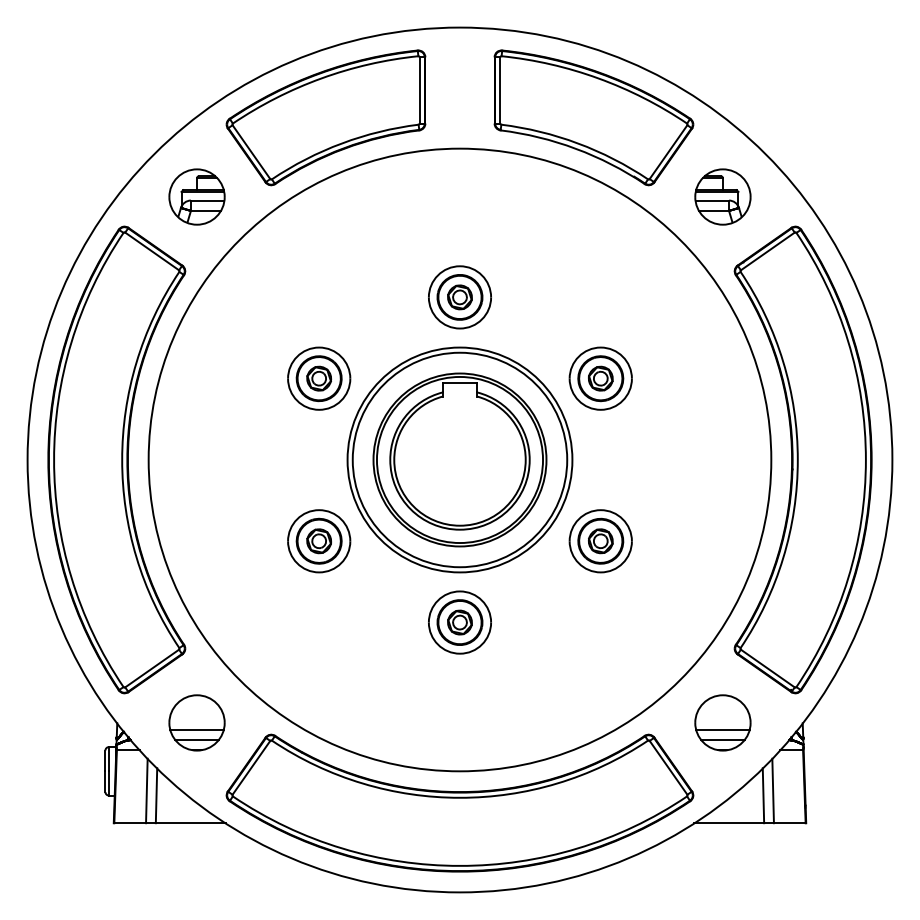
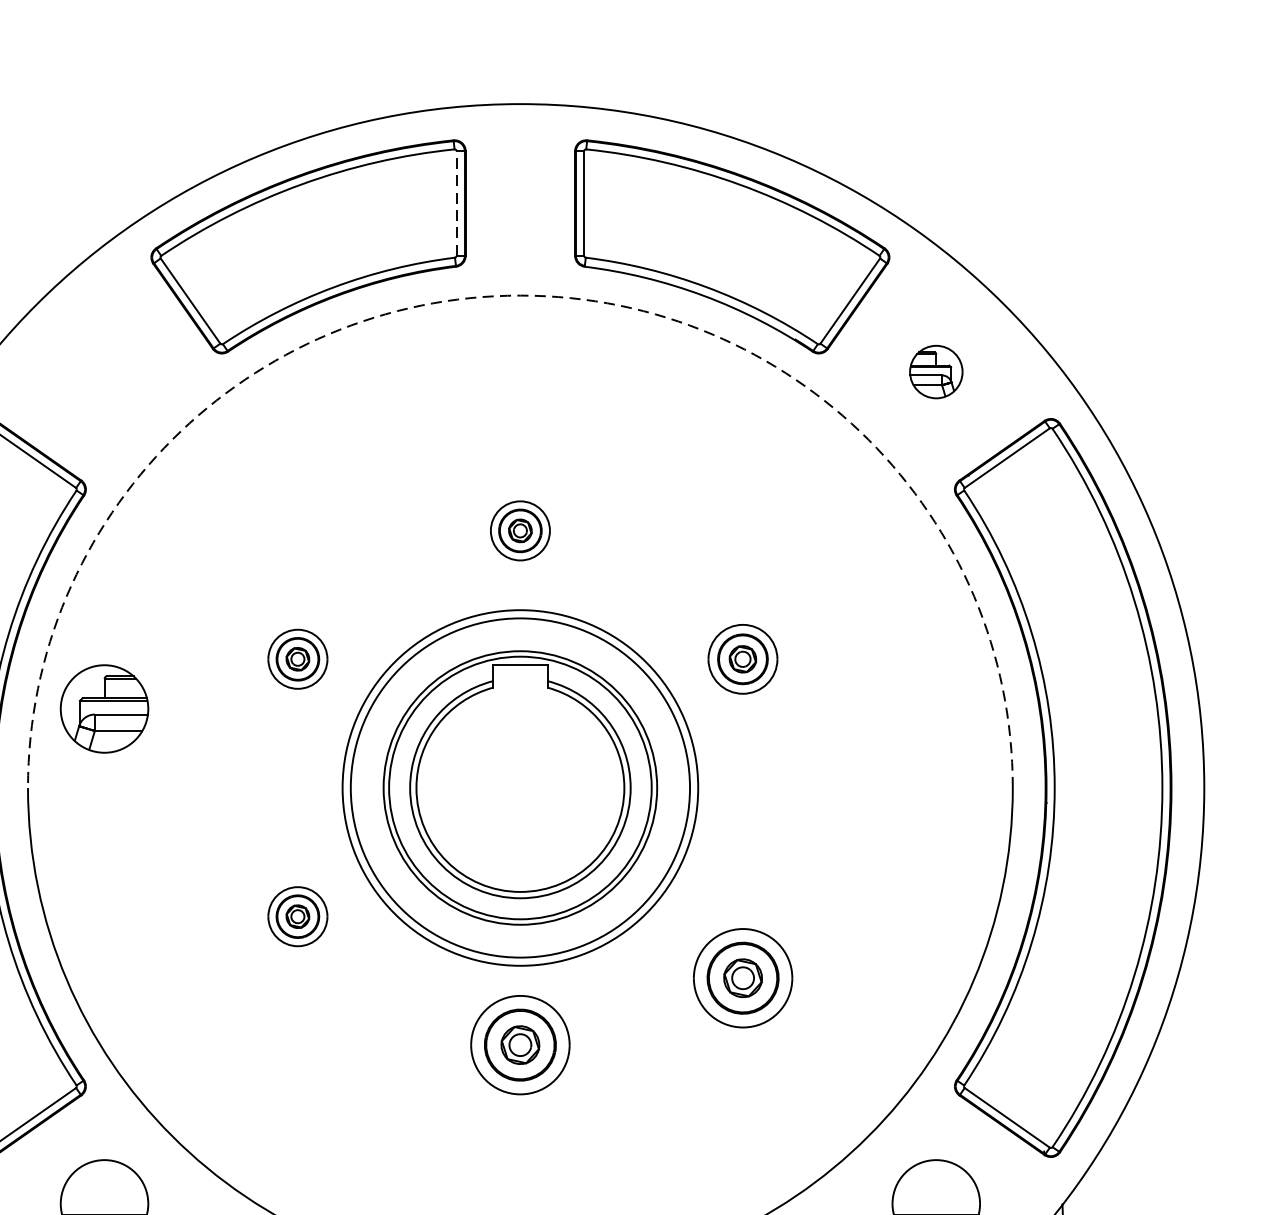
line: (419, 89) -> (456, 202), solid -> dashed
arc: (460, 148) -> (521, 295), solid -> dashed
part: (196, 196) -> (103, 708), moved
part: (722, 196) -> (935, 371), size x0.6
part: (459, 297) -> (519, 530), size x0.6
part: (319, 378) -> (298, 659), size x0.6
part: (600, 378) -> (742, 659), size x0.7
part: (319, 541) -> (298, 916), size x0.6
part: (600, 541) -> (742, 978), moved

